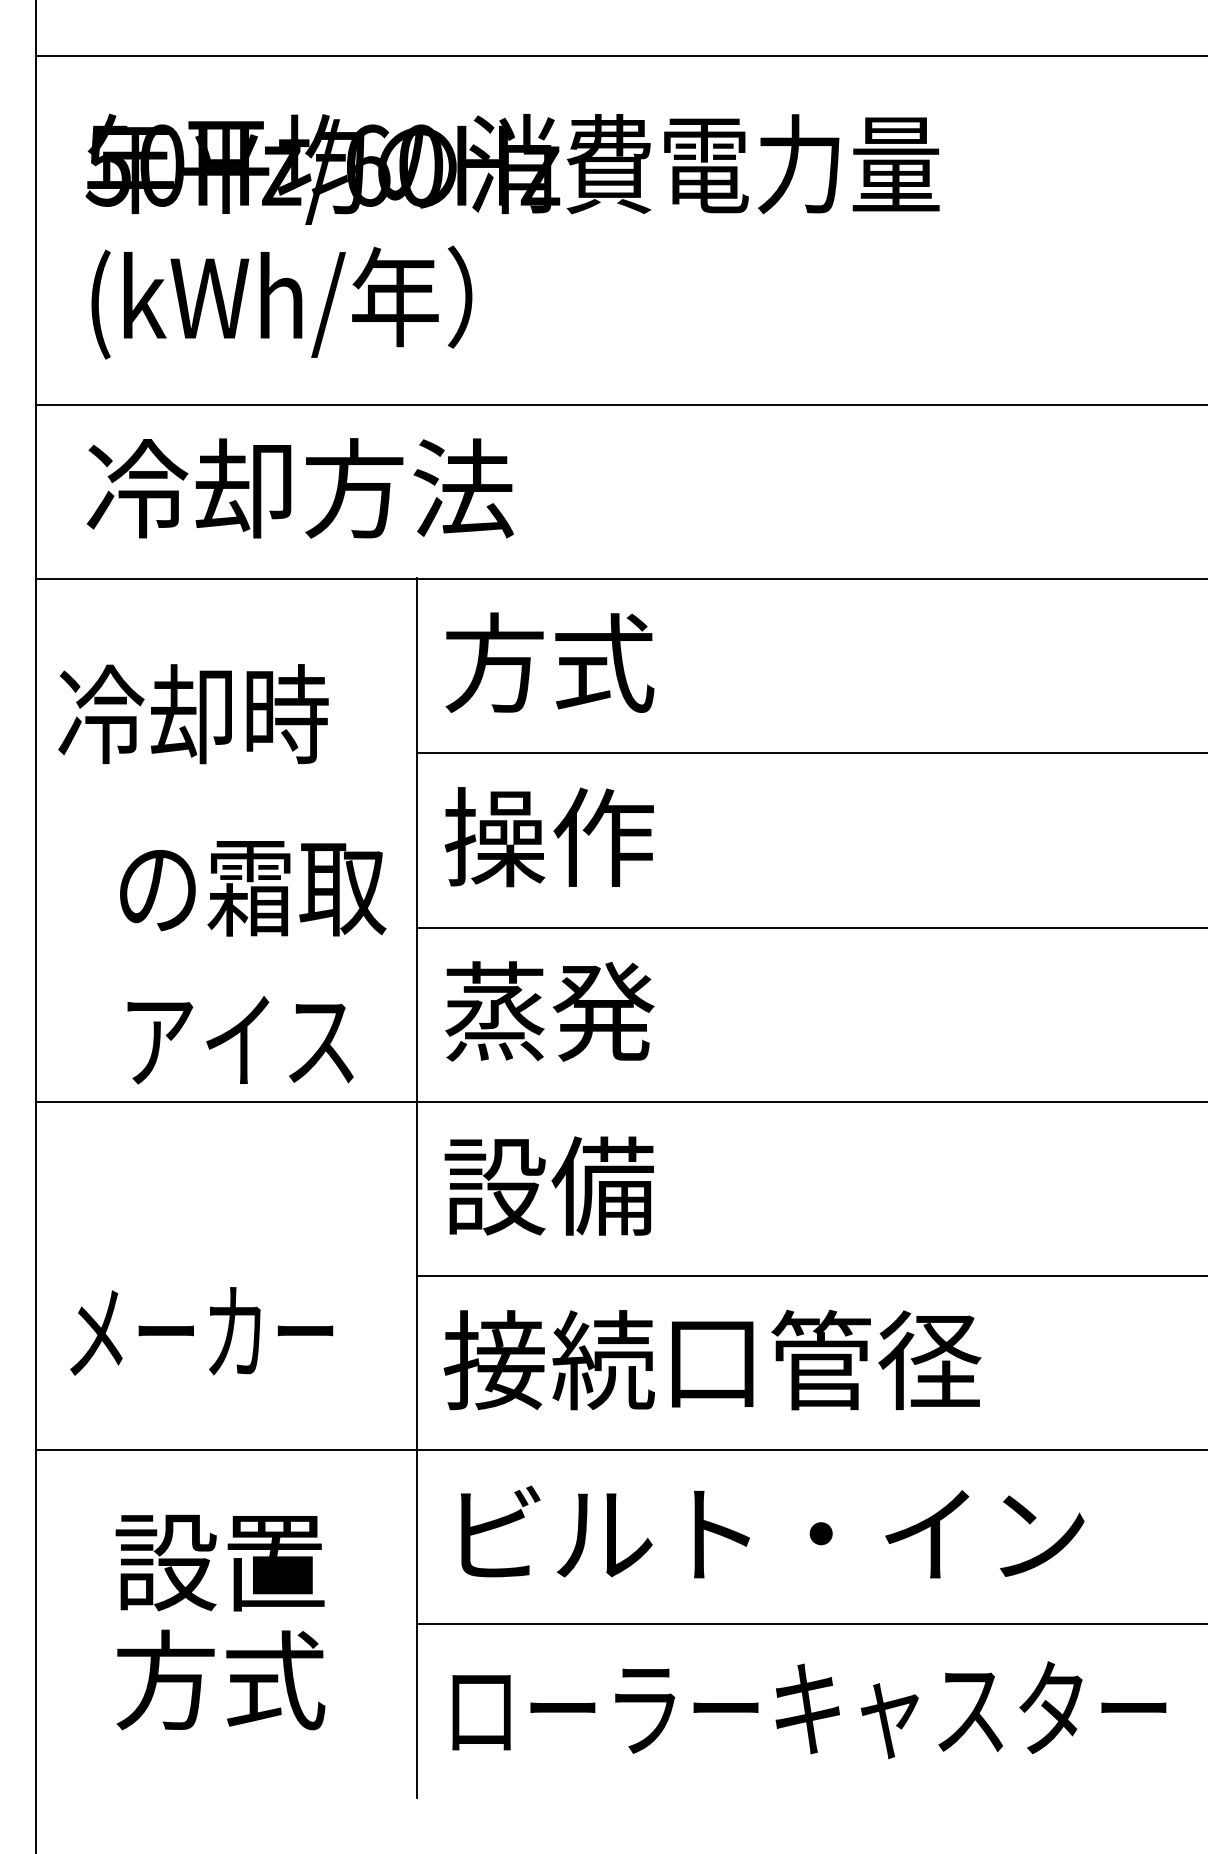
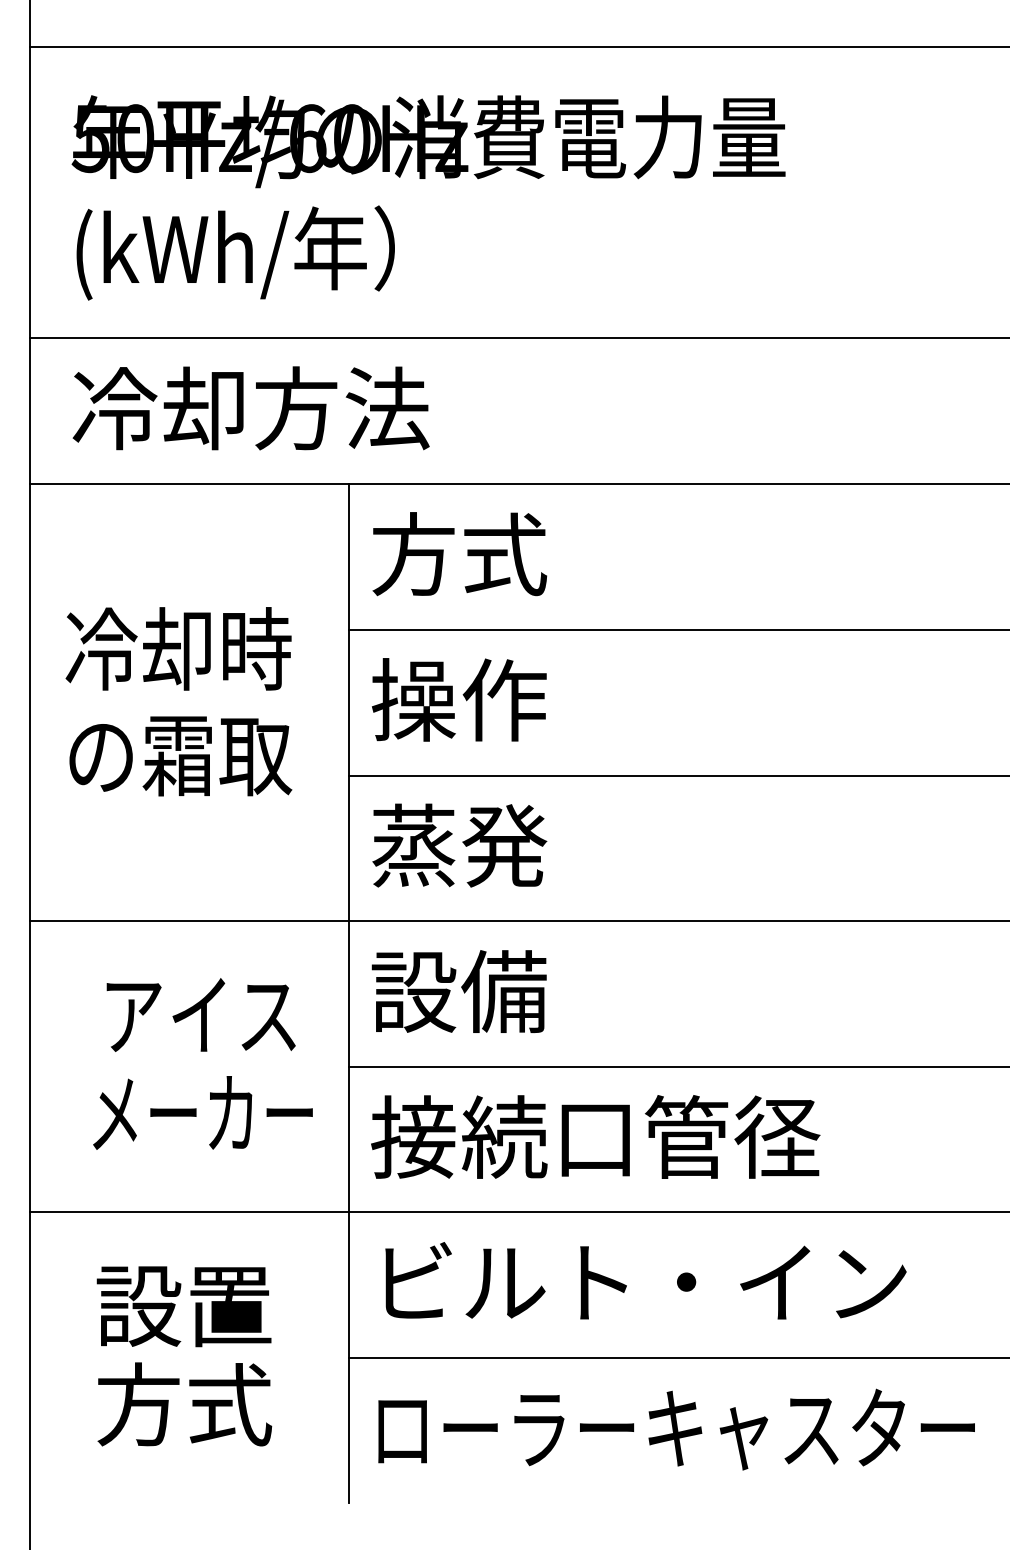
text: (193, 714) -> (178, 649), moved
text: (253, 888) -> (181, 756), moved
text: (240, 1040) -> (201, 1015), moved
text: (201, 1331) -> (202, 1113), moved

